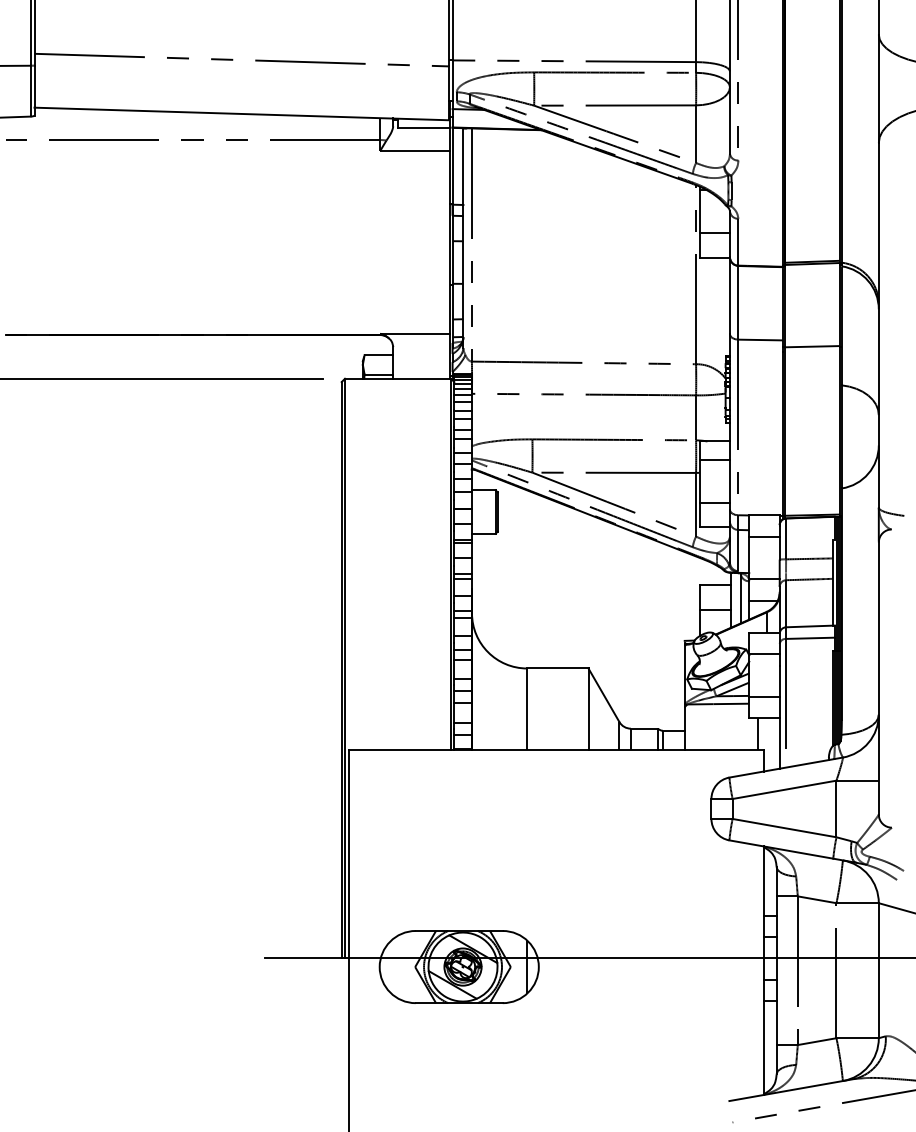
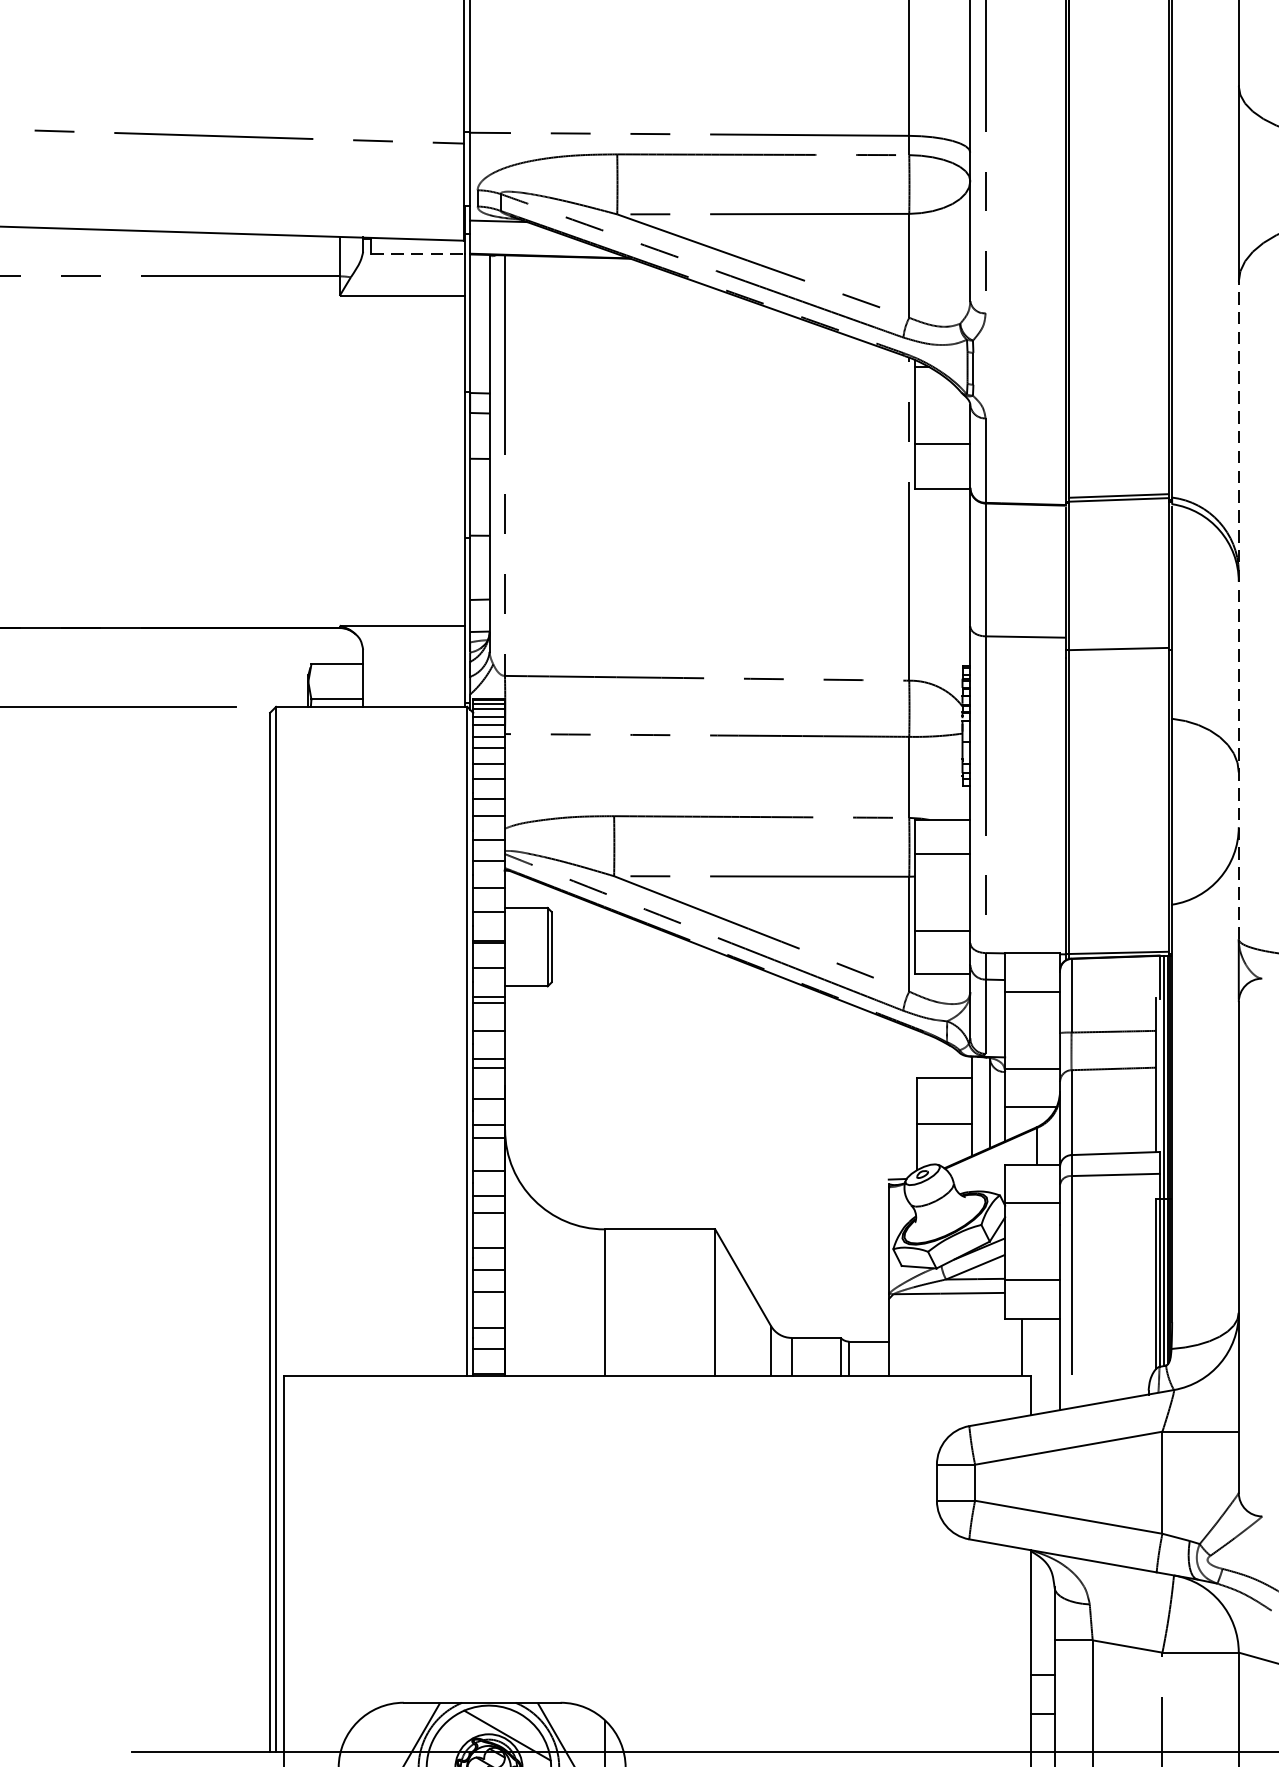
line: (424, 127) -> (419, 253), solid -> dashed
line: (878, 324) -> (1238, 609), solid -> dashed

